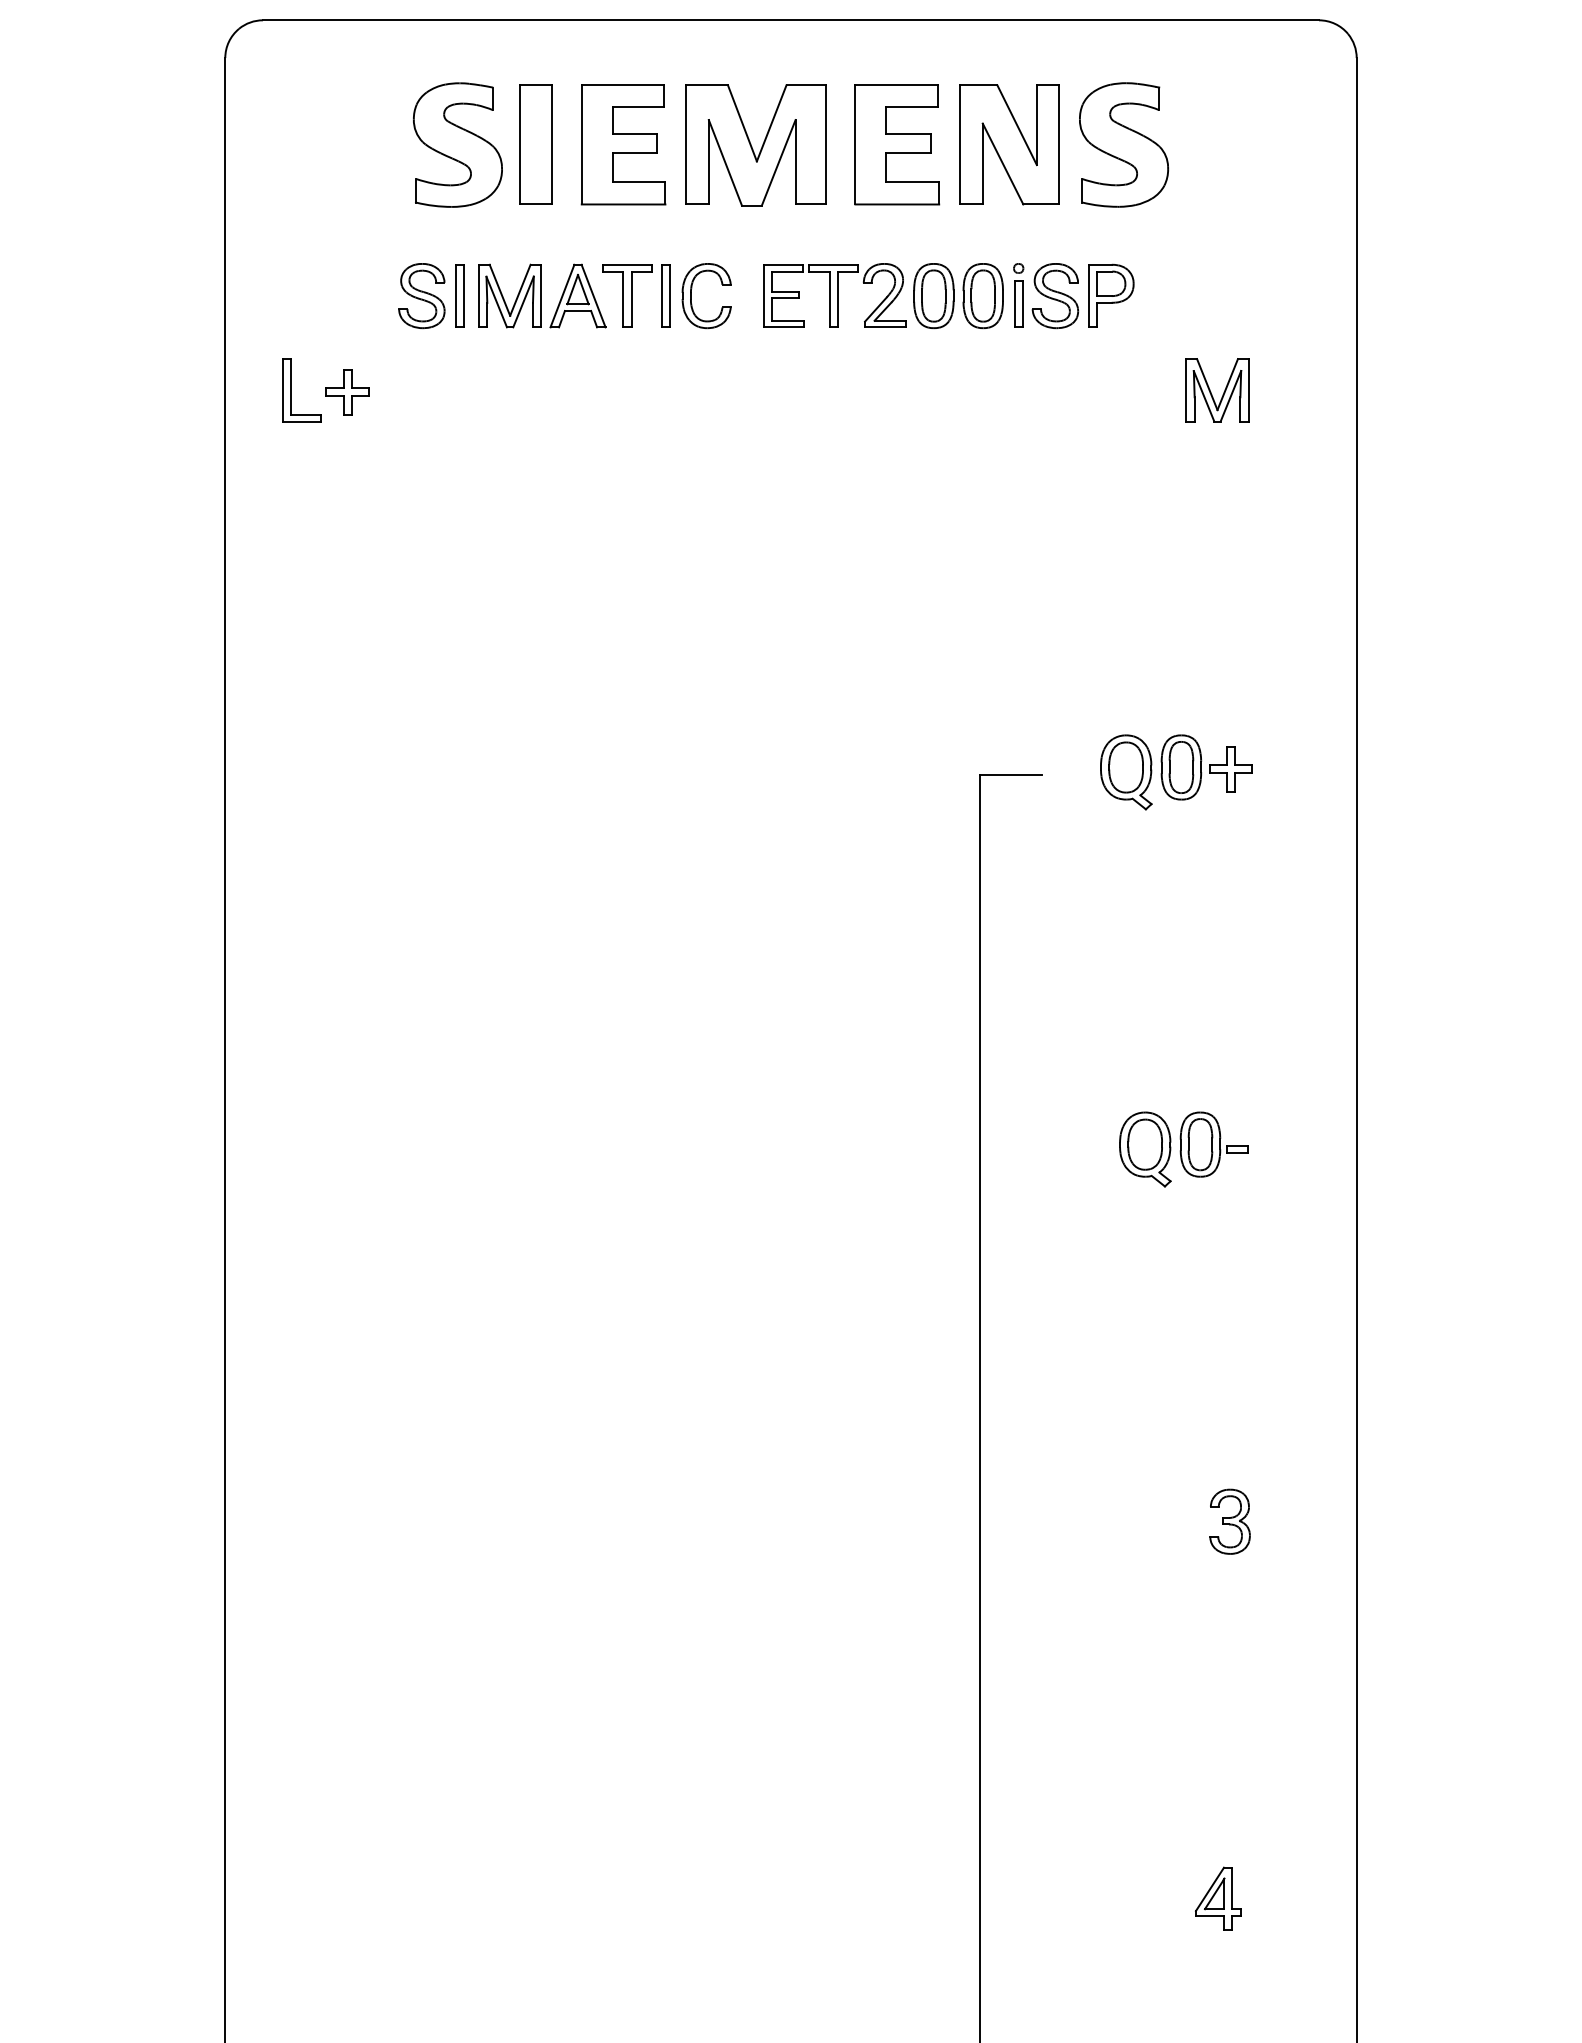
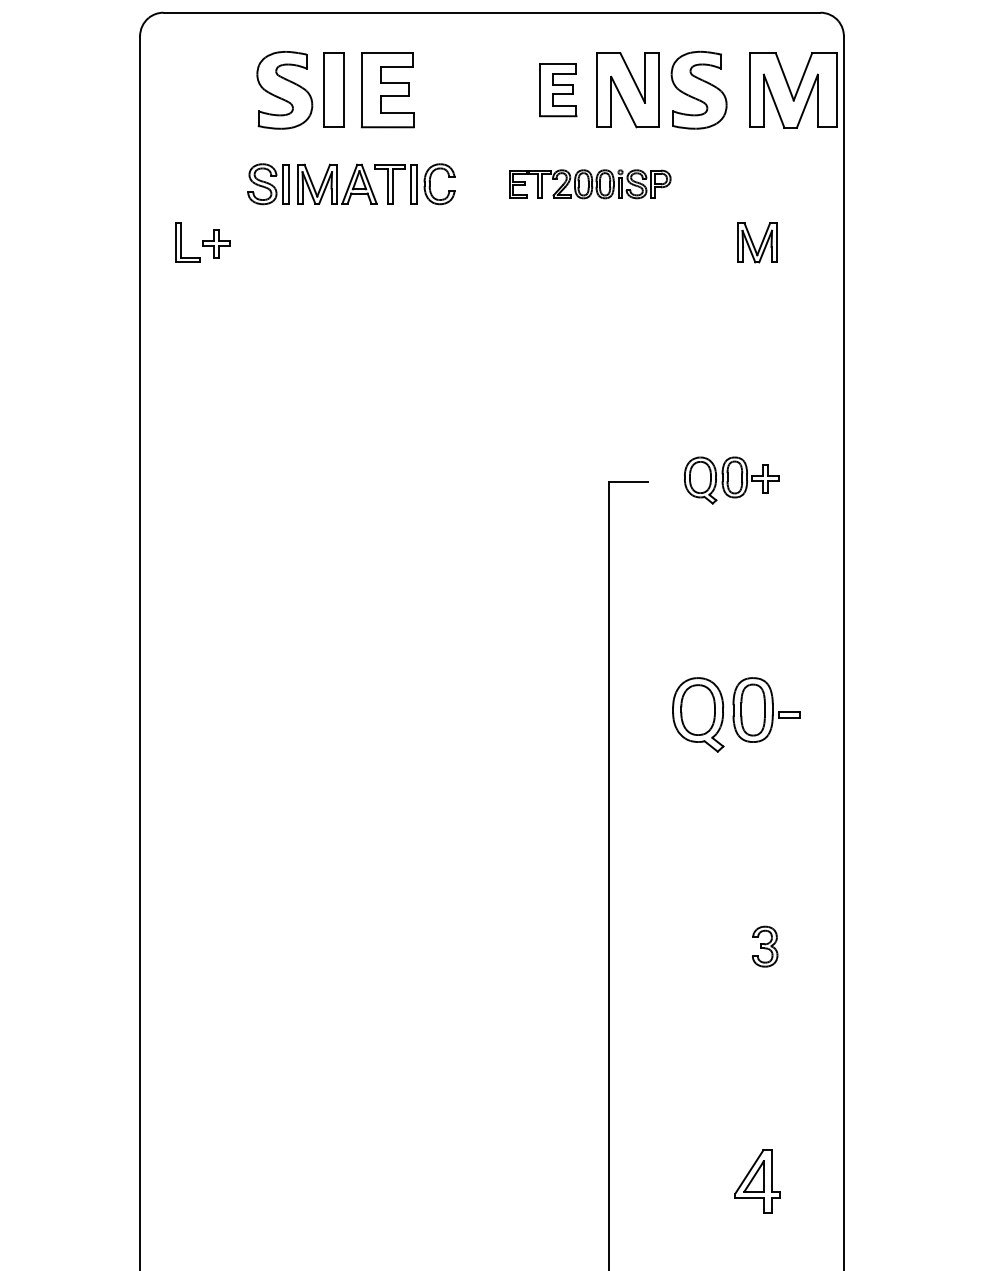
part: (756, 145) -> (793, 90), moved
part: (897, 145) -> (558, 90), size x0.7
part: (947, 296) -> (589, 184), size x0.7
part: (1182, 1150) -> (735, 715), size x1.6
part: (1217, 1897) -> (757, 1180), size x1.6

